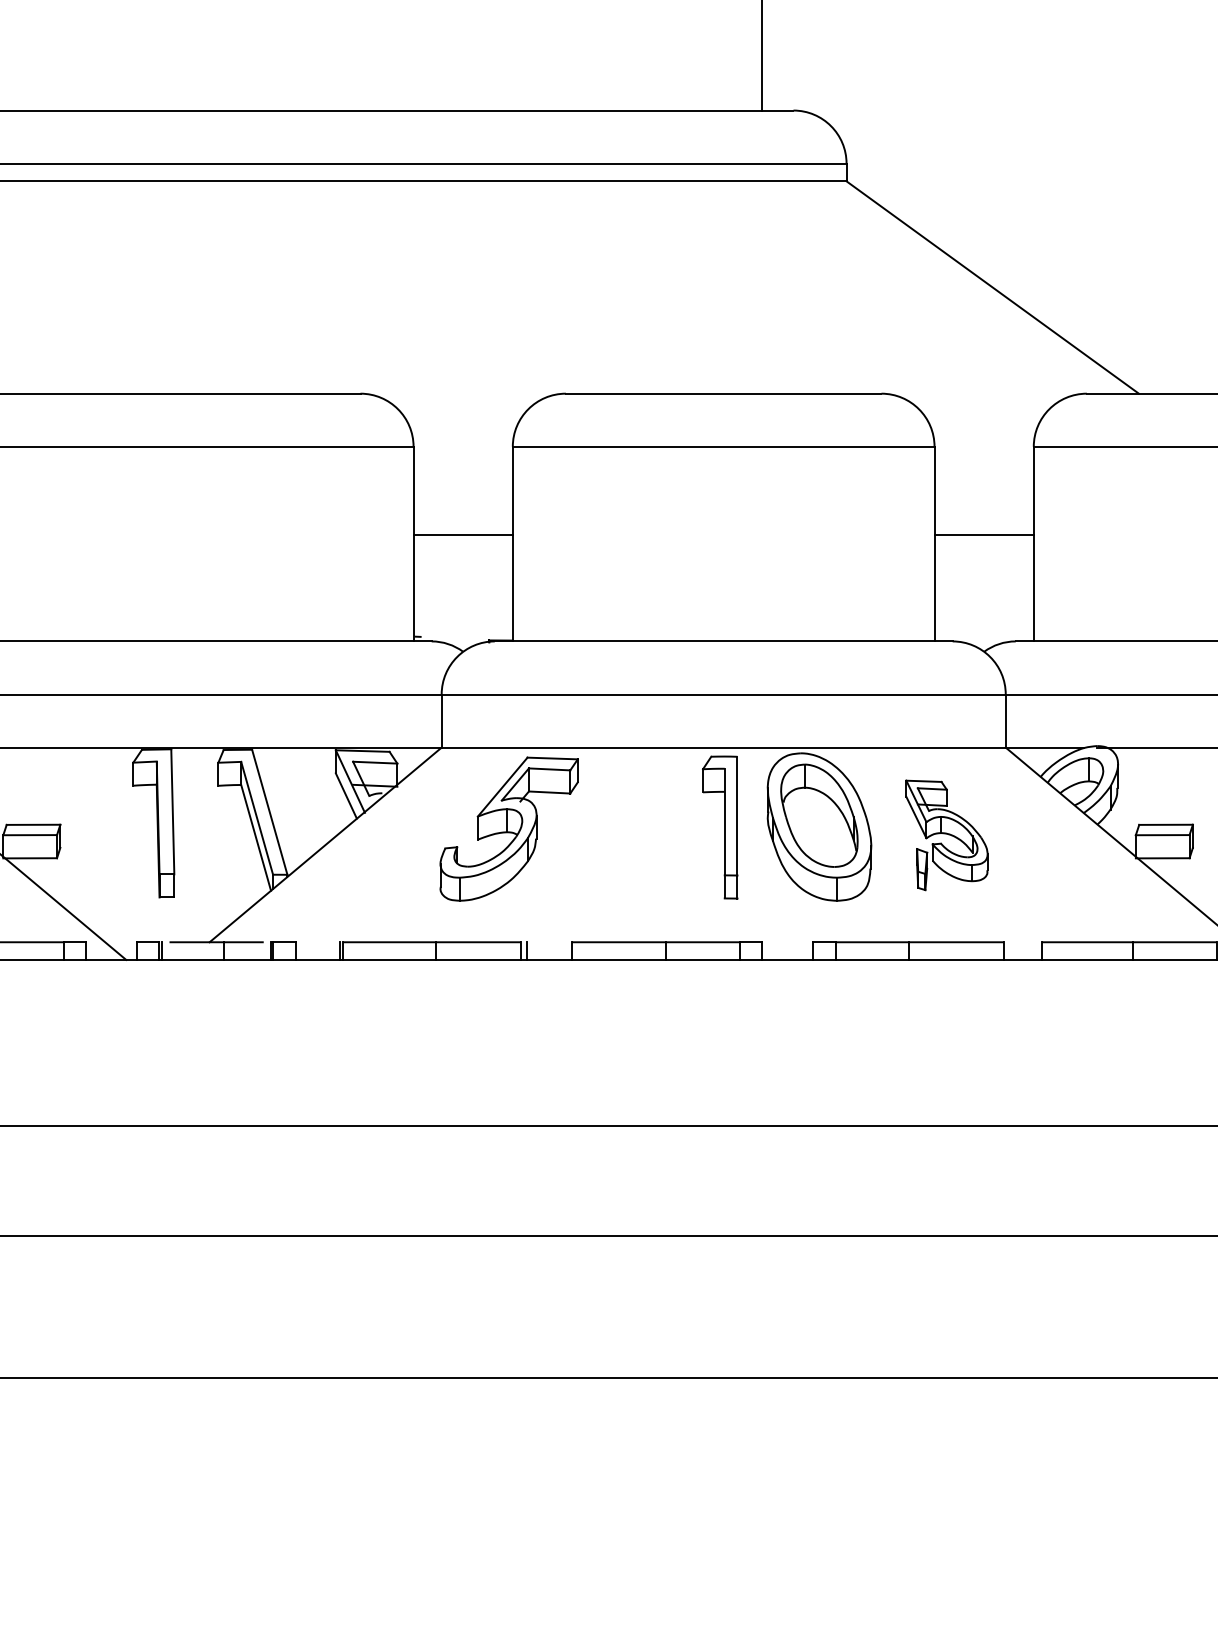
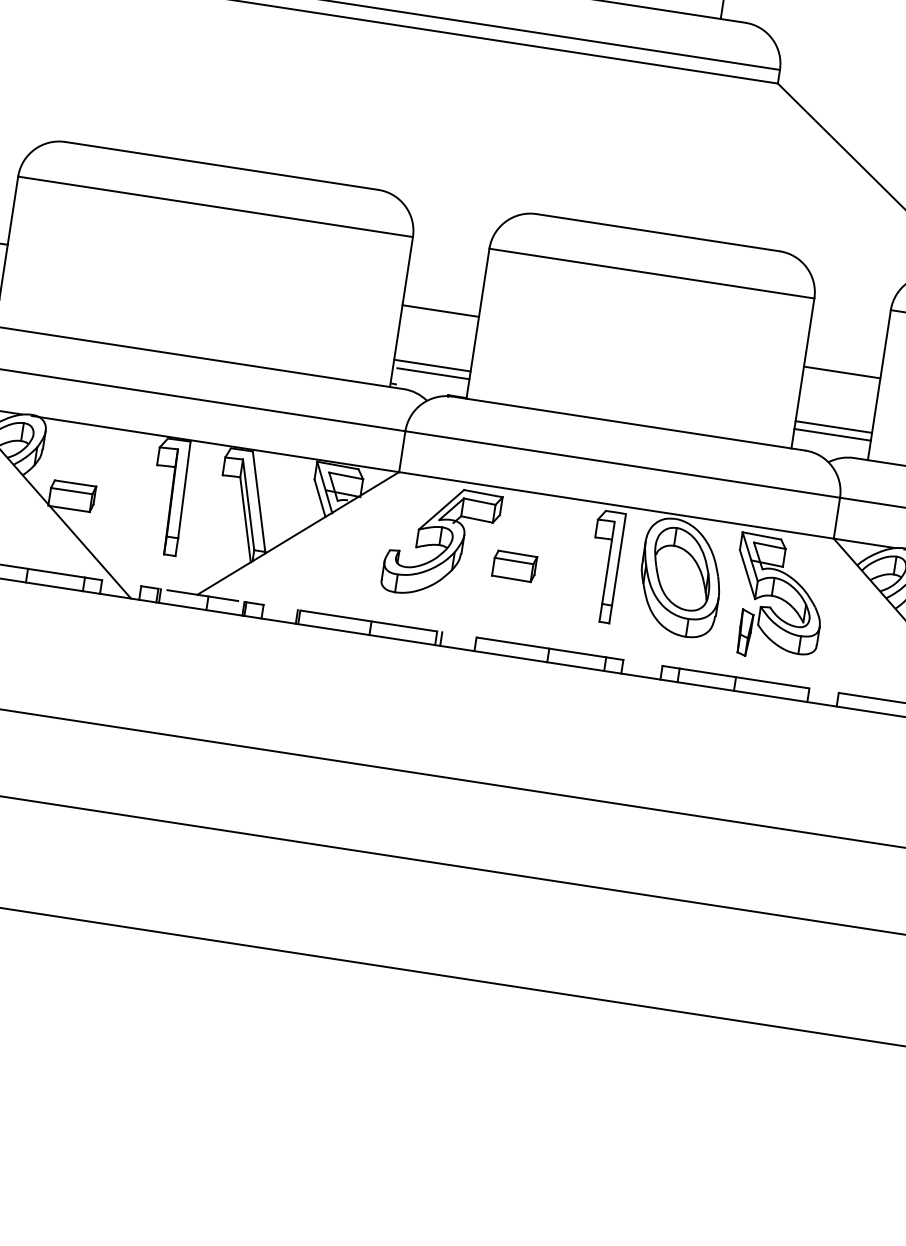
line: (462, 606) -> (431, 365), added
line: (983, 606) -> (833, 427), added
line: (465, 616) -> (432, 373), added
line: (983, 616) -> (832, 435), added
part: (946, 835) -> (777, 599), size x1.43
part: (606, 844) -> (514, 566), added

